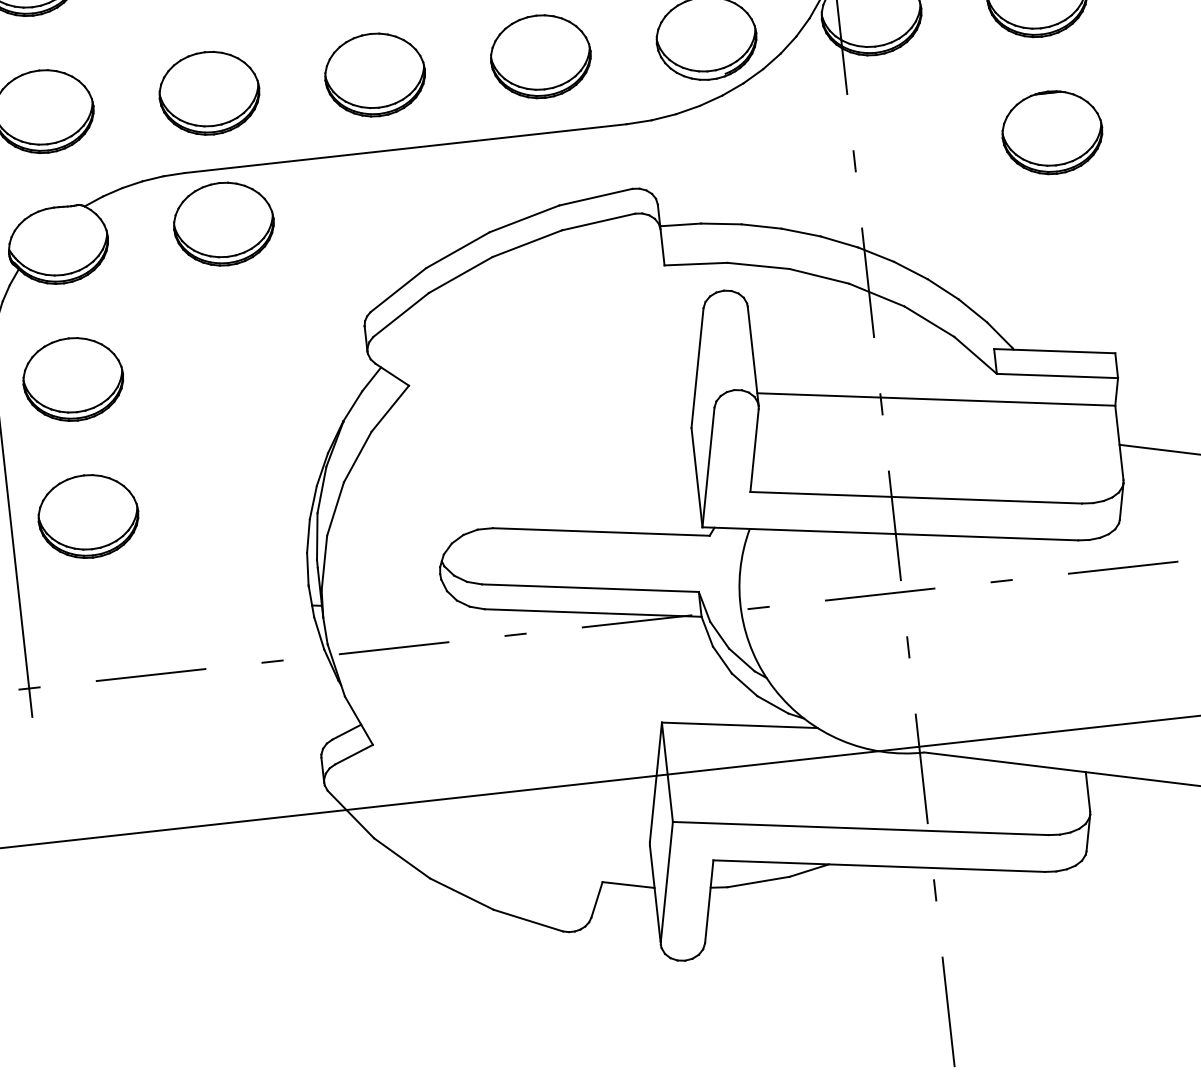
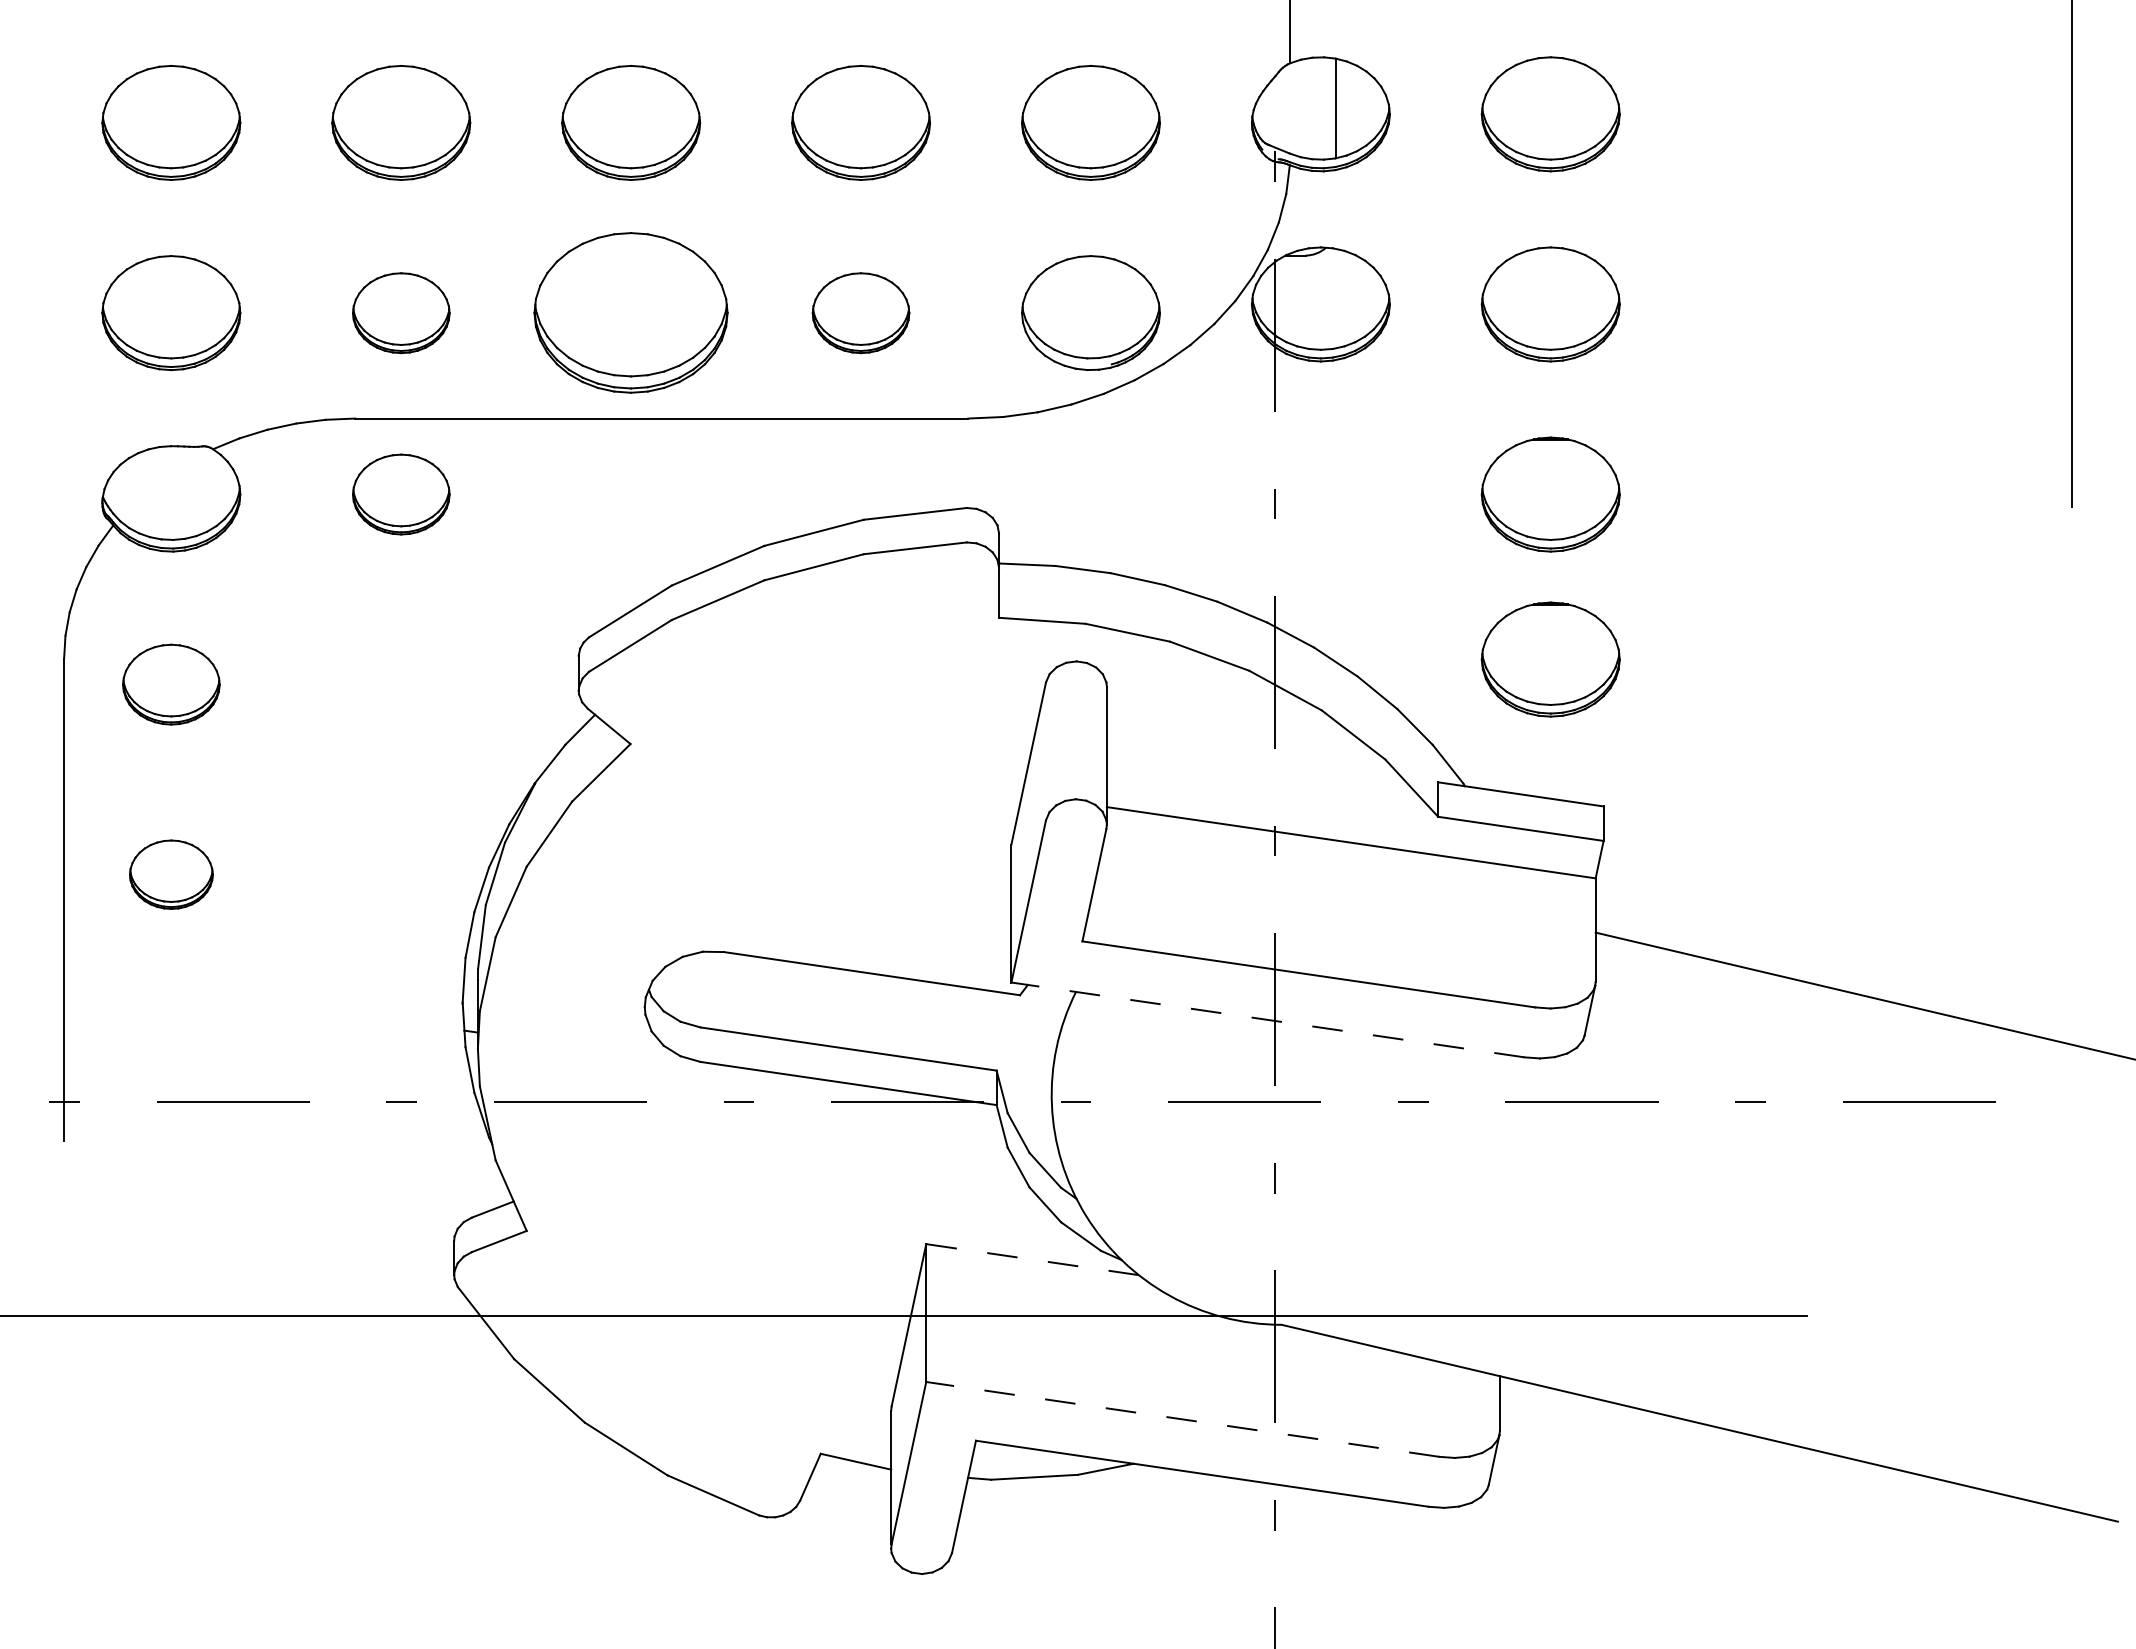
part: (540, 57) -> (860, 313), size x0.7
part: (375, 75) -> (631, 313), size x1.4
part: (209, 93) -> (401, 313), size x0.7
part: (224, 224) -> (401, 494), size x0.7
part: (1065, 251) -> (1550, 659), added
part: (73, 379) -> (171, 684), size x0.7
part: (88, 516) -> (171, 874), size x0.6
line: (889, 533) -> (1267, 1019), solid -> dashed
line: (739, 725) -> (1032, 1259), solid -> dashed
line: (860, 828) -> (1182, 1419), solid -> dashed

